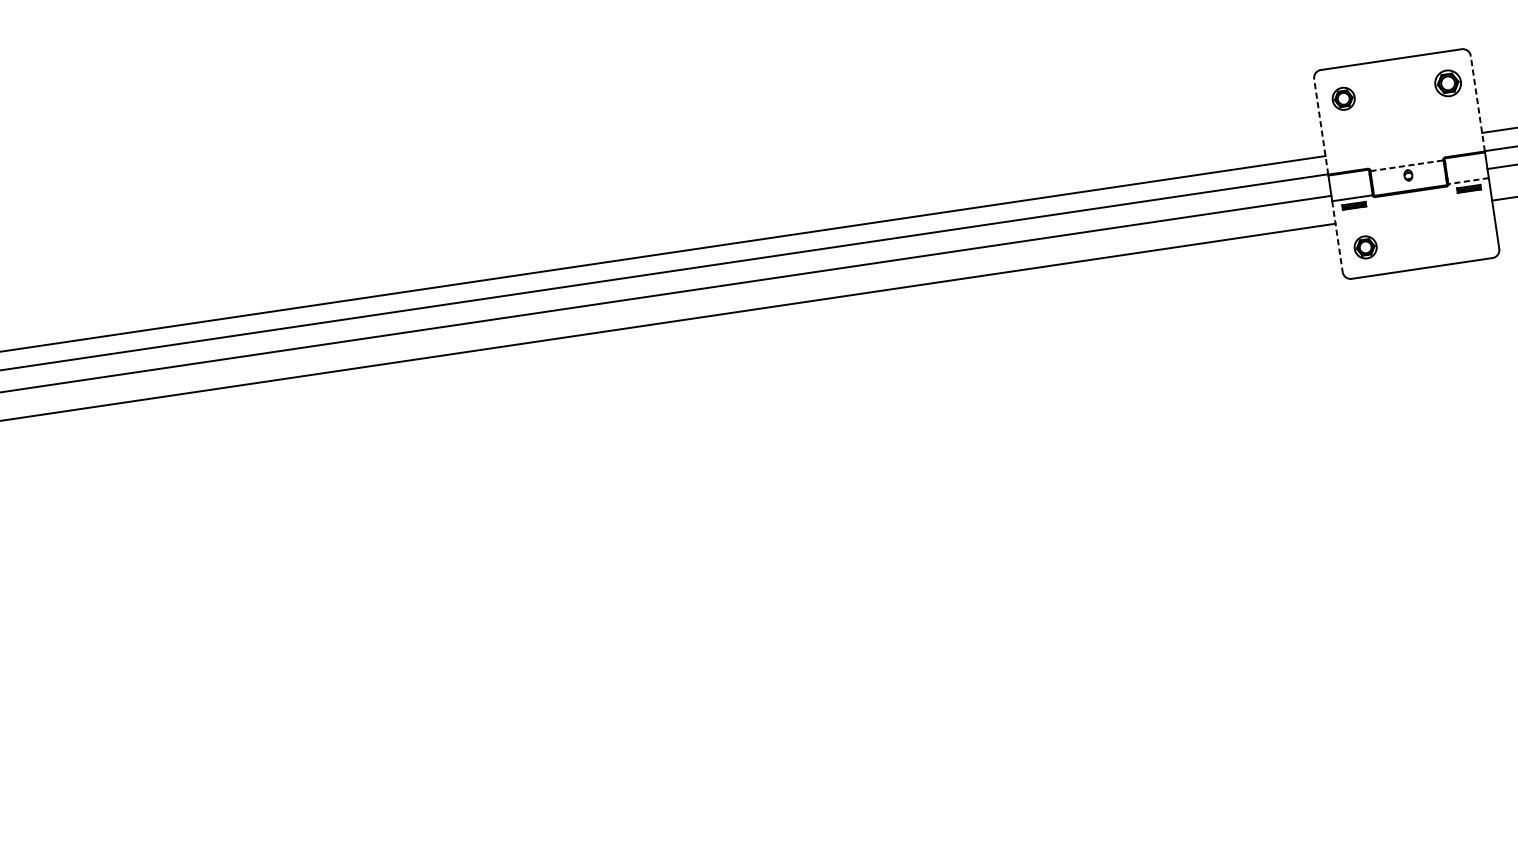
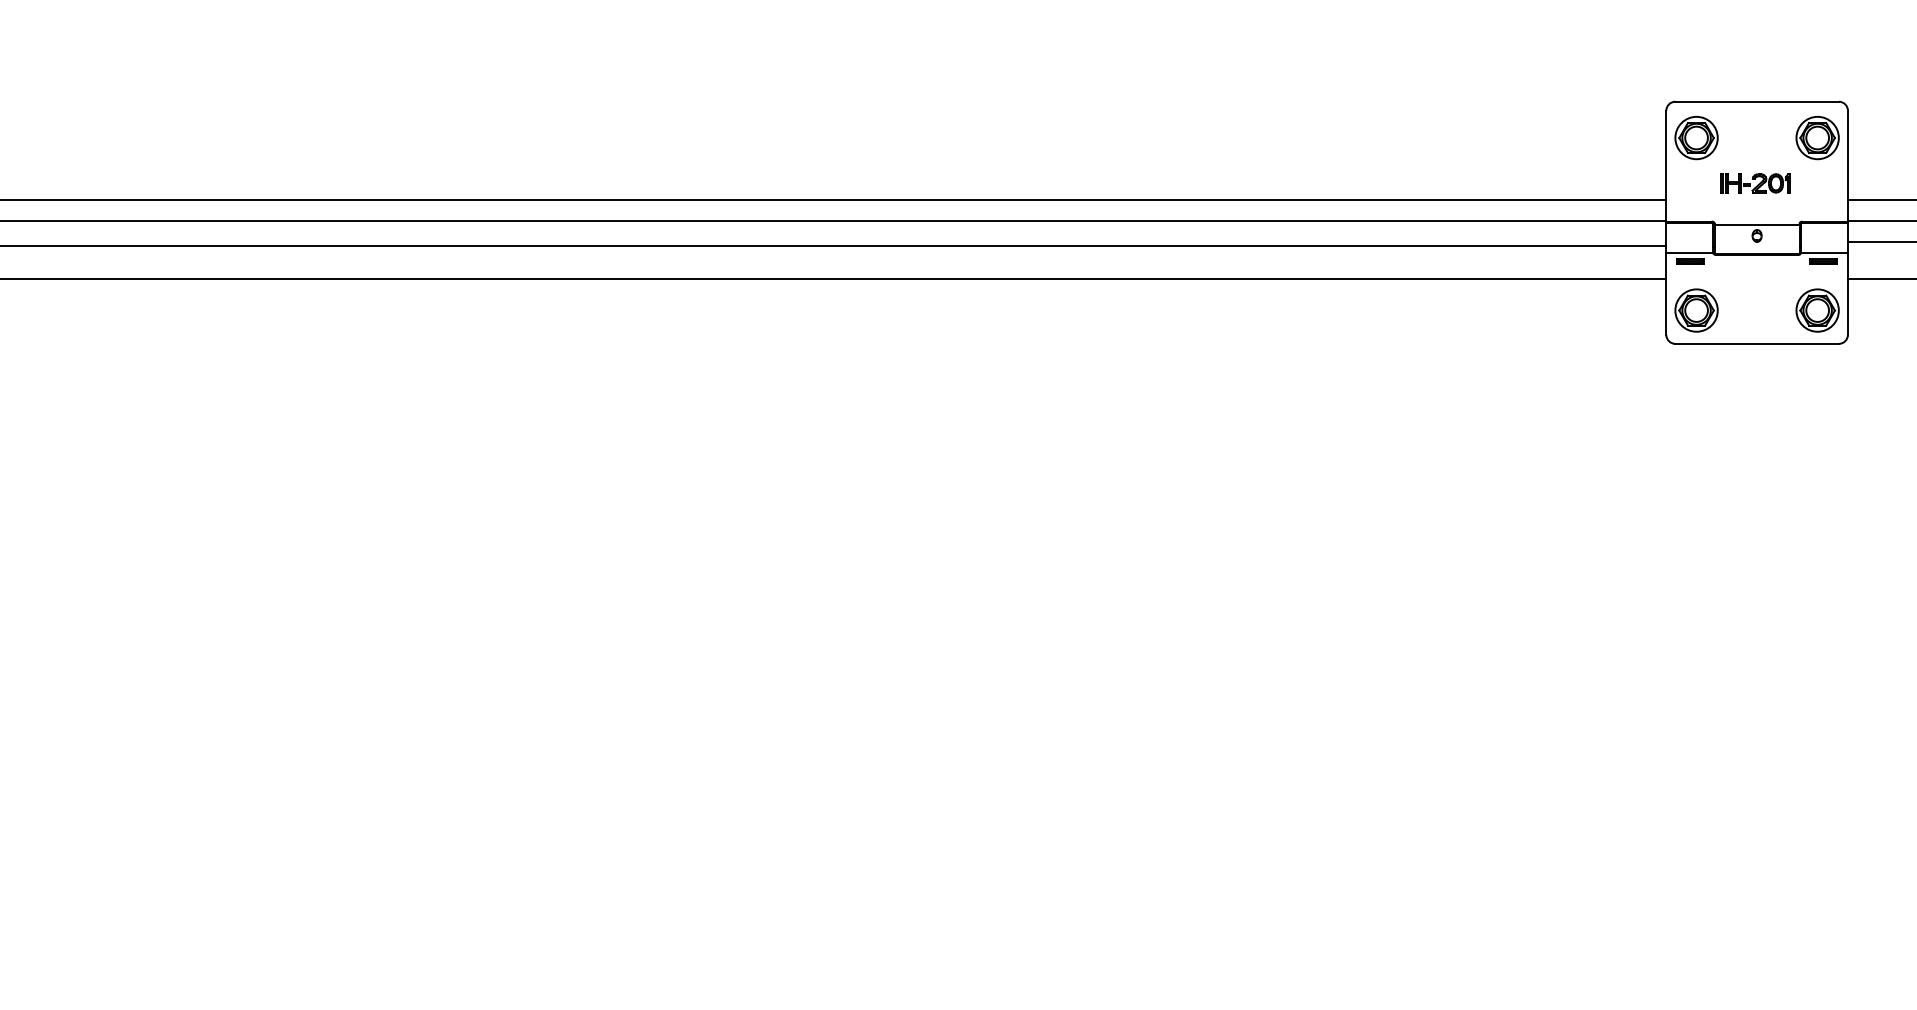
part: (1448, 83) -> (1817, 138), size x1.43
part: (1343, 99) -> (1696, 138), size x1.67
line: (1477, 103) -> (1847, 165), dashed -> solid
line: (1321, 126) -> (1666, 165), dashed -> solid
part: (1400, 130) -> (1755, 183), added
line: (1407, 165) -> (1757, 224), dashed -> solid
line: (1467, 181) -> (1823, 252), dashed -> solid
part: (1469, 231) -> (1817, 310), added
line: (1337, 237) -> (1666, 294), dashed -> solid
part: (1365, 247) -> (1696, 310), size x1.67

